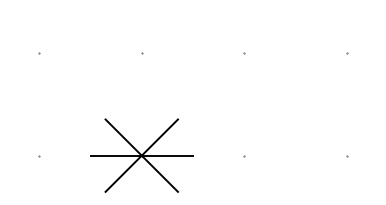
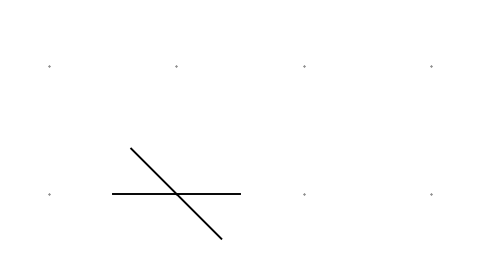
line: (141, 155) -> (175, 193), removed

